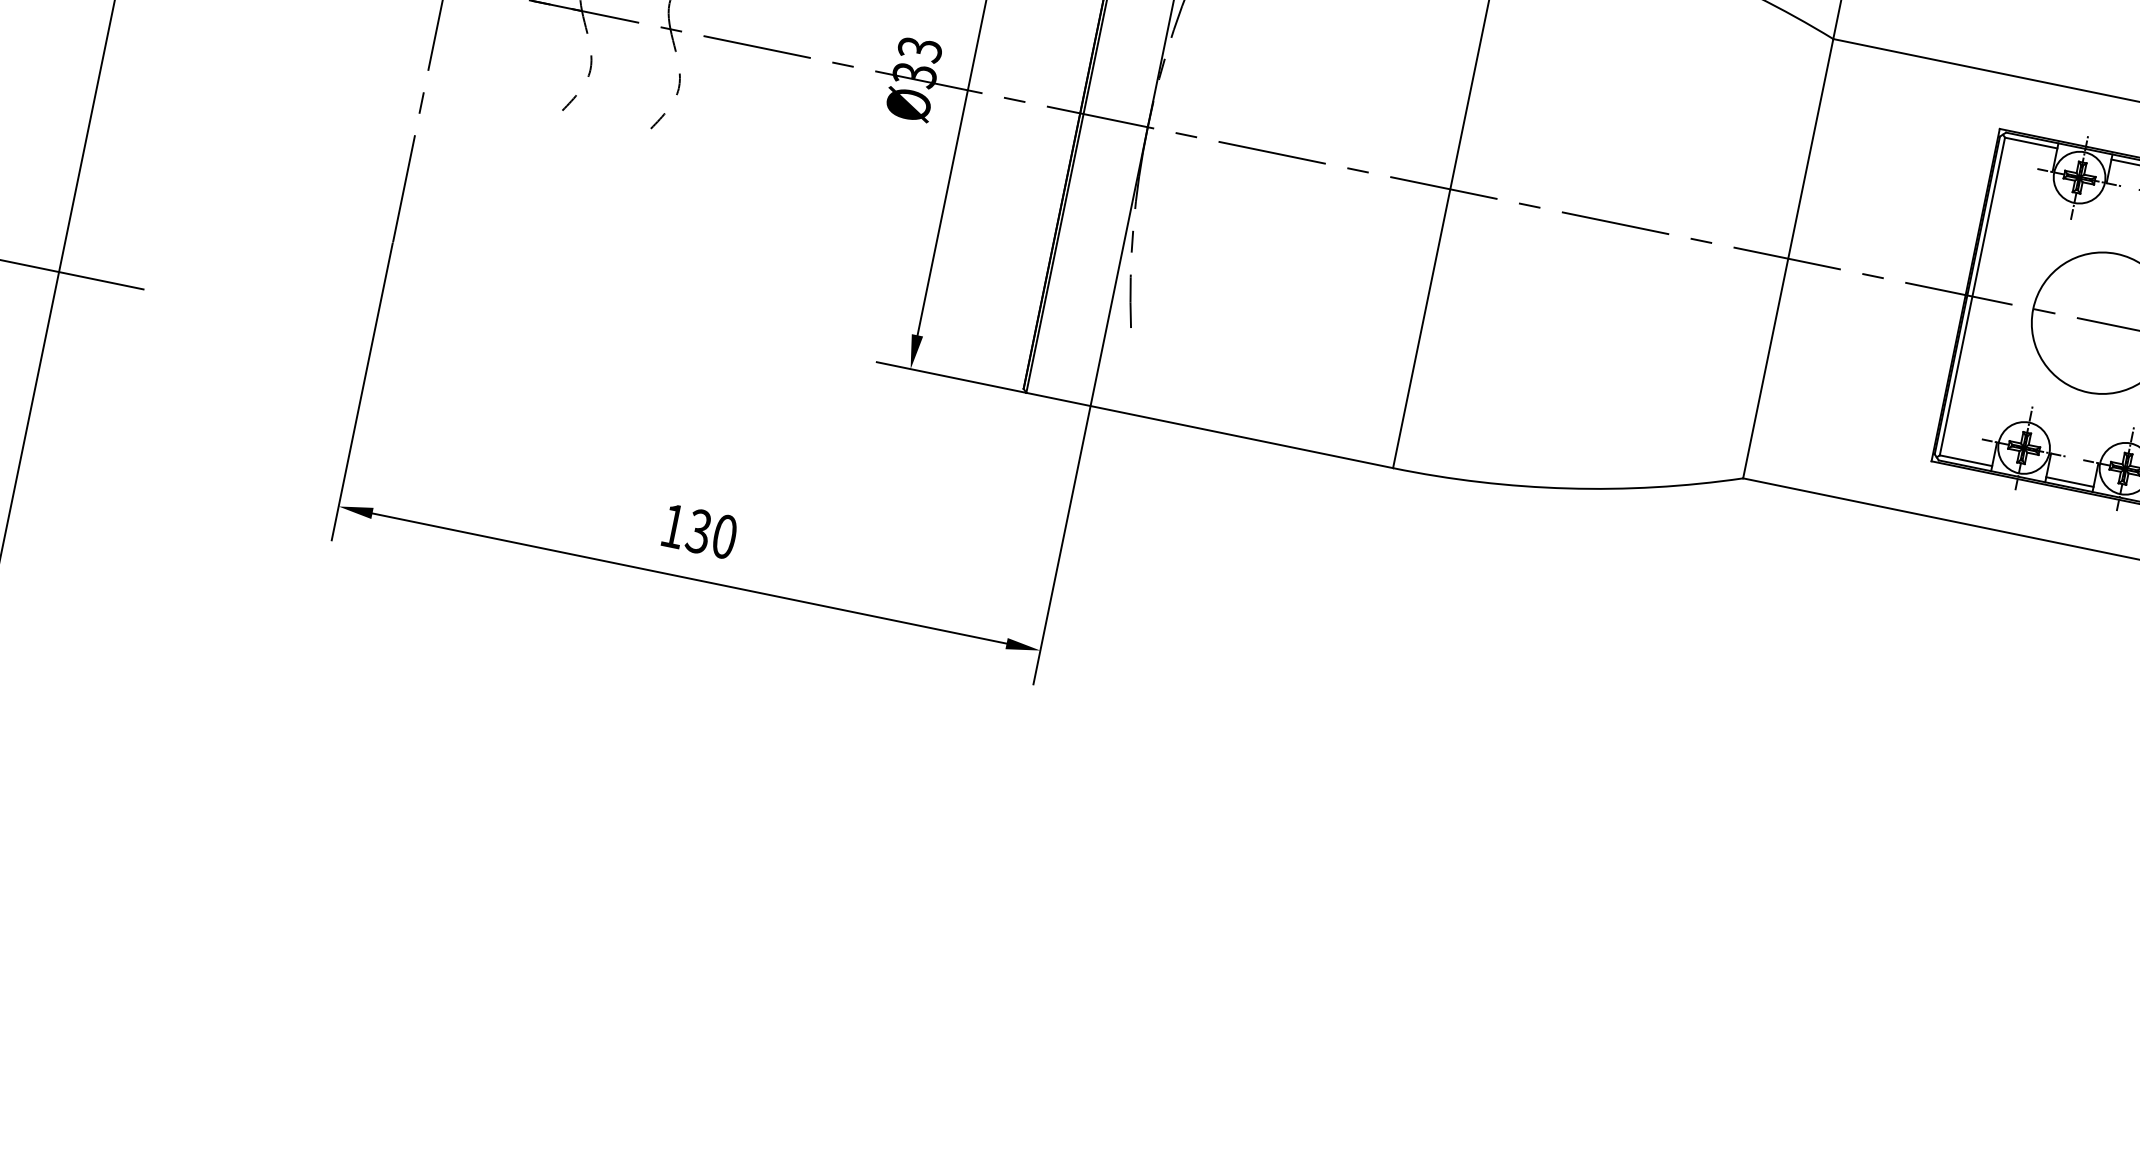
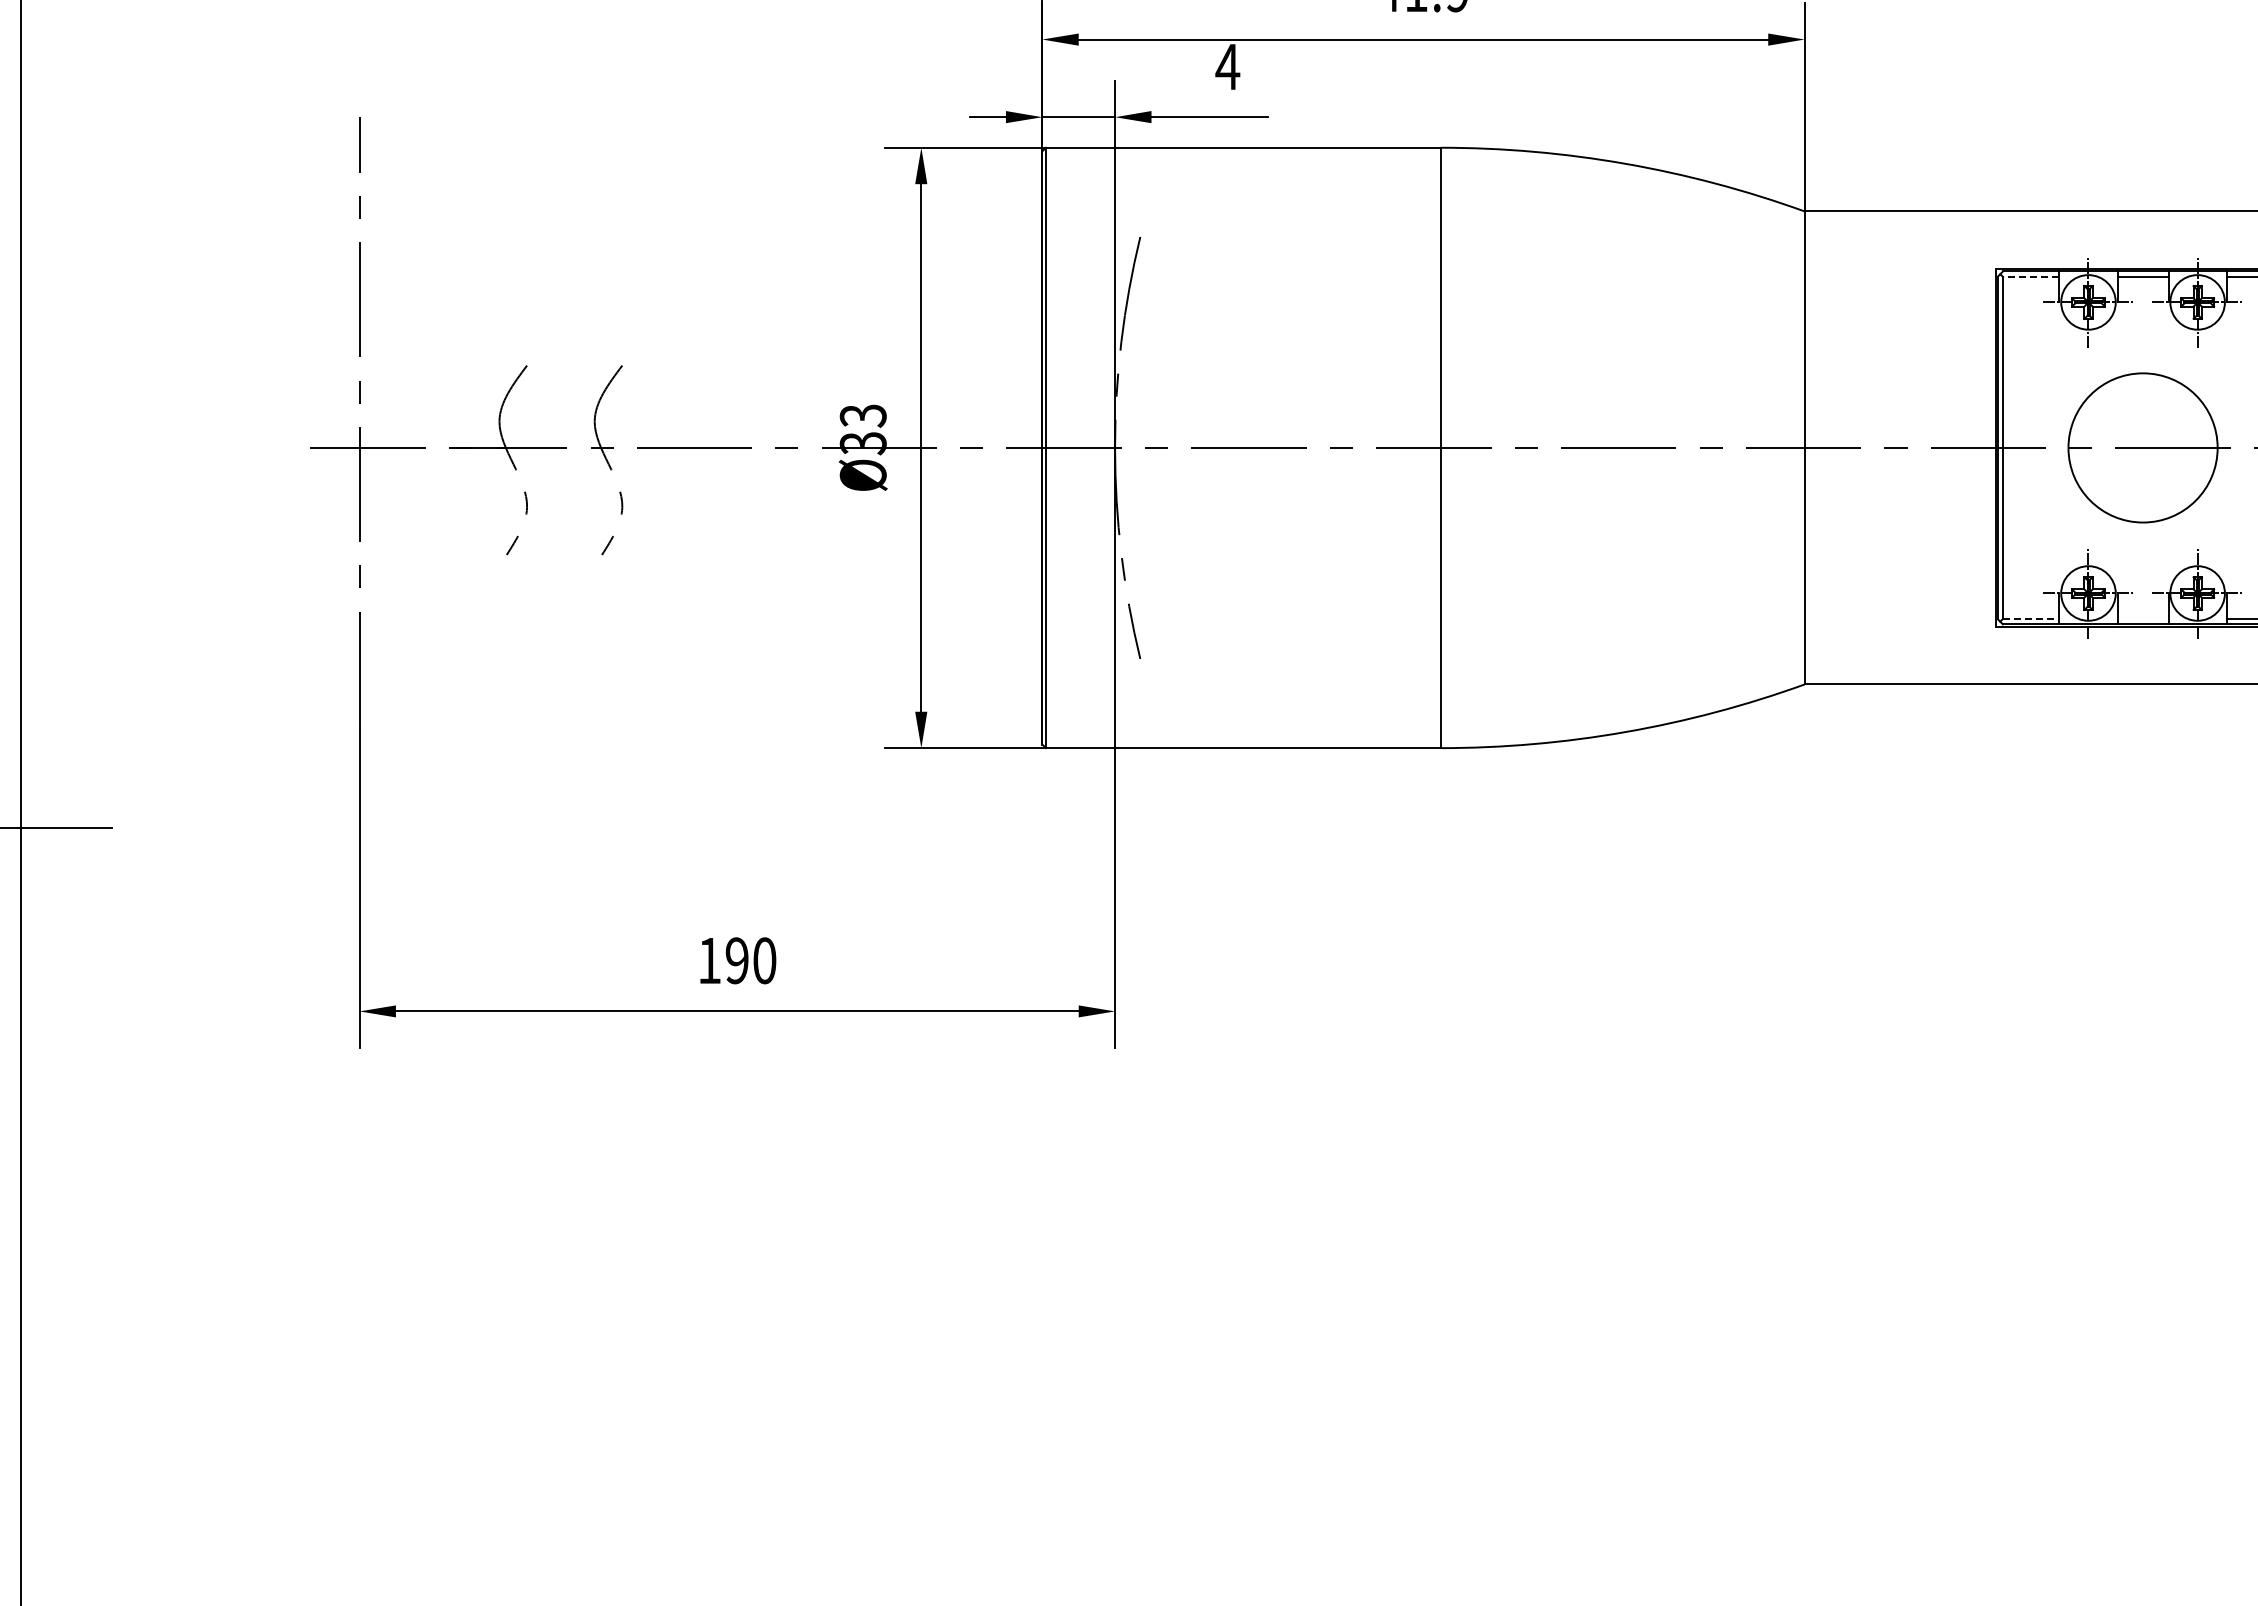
line: (2030, 142) -> (2030, 276), solid -> dashed
line: (1966, 460) -> (2031, 618), solid -> dashed
line: (2069, 481) -> (2142, 618), removed
text: (698, 531) -> (736, 960), 130 -> 190

